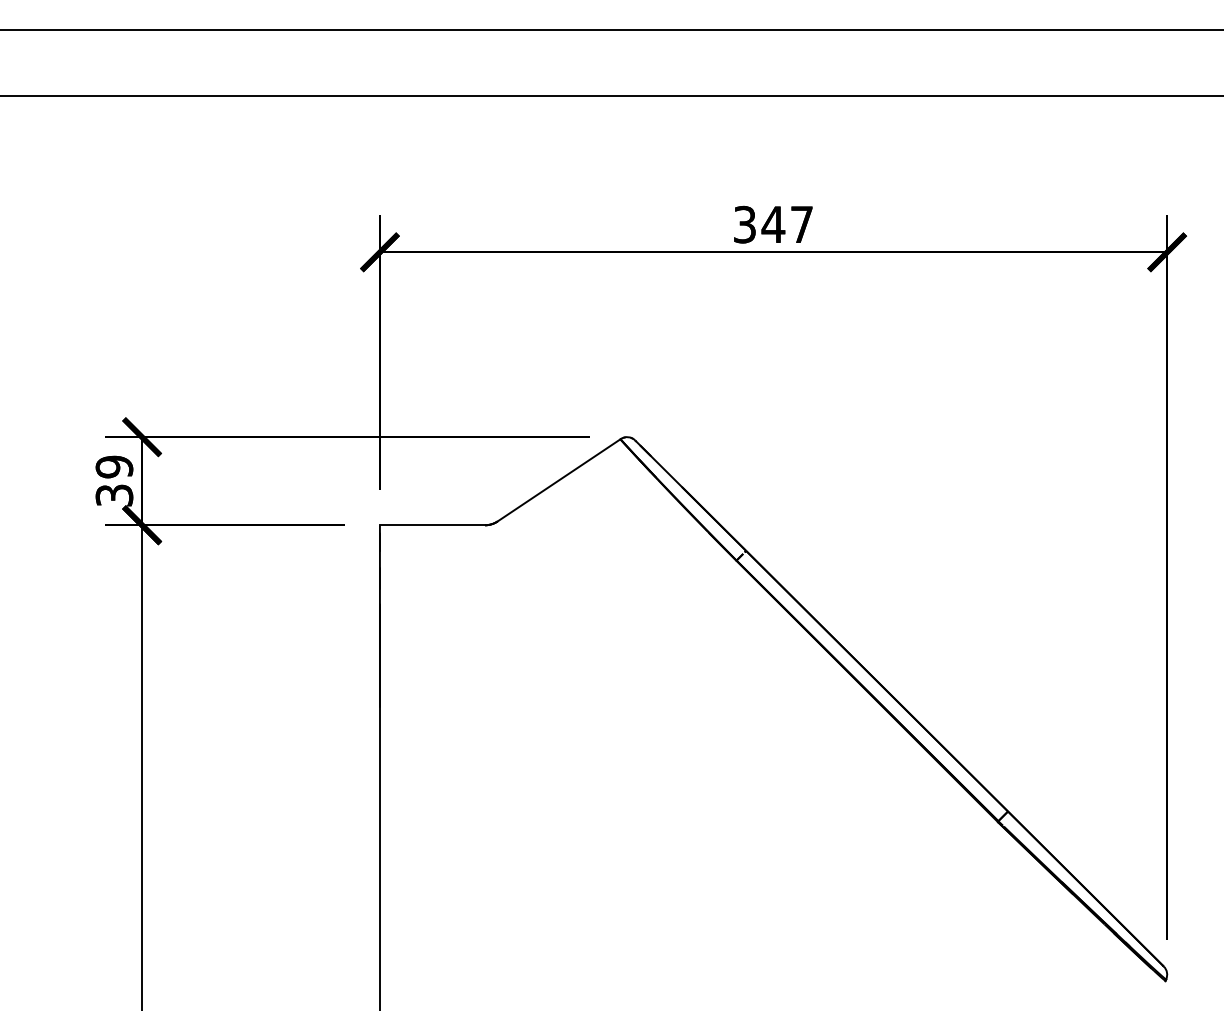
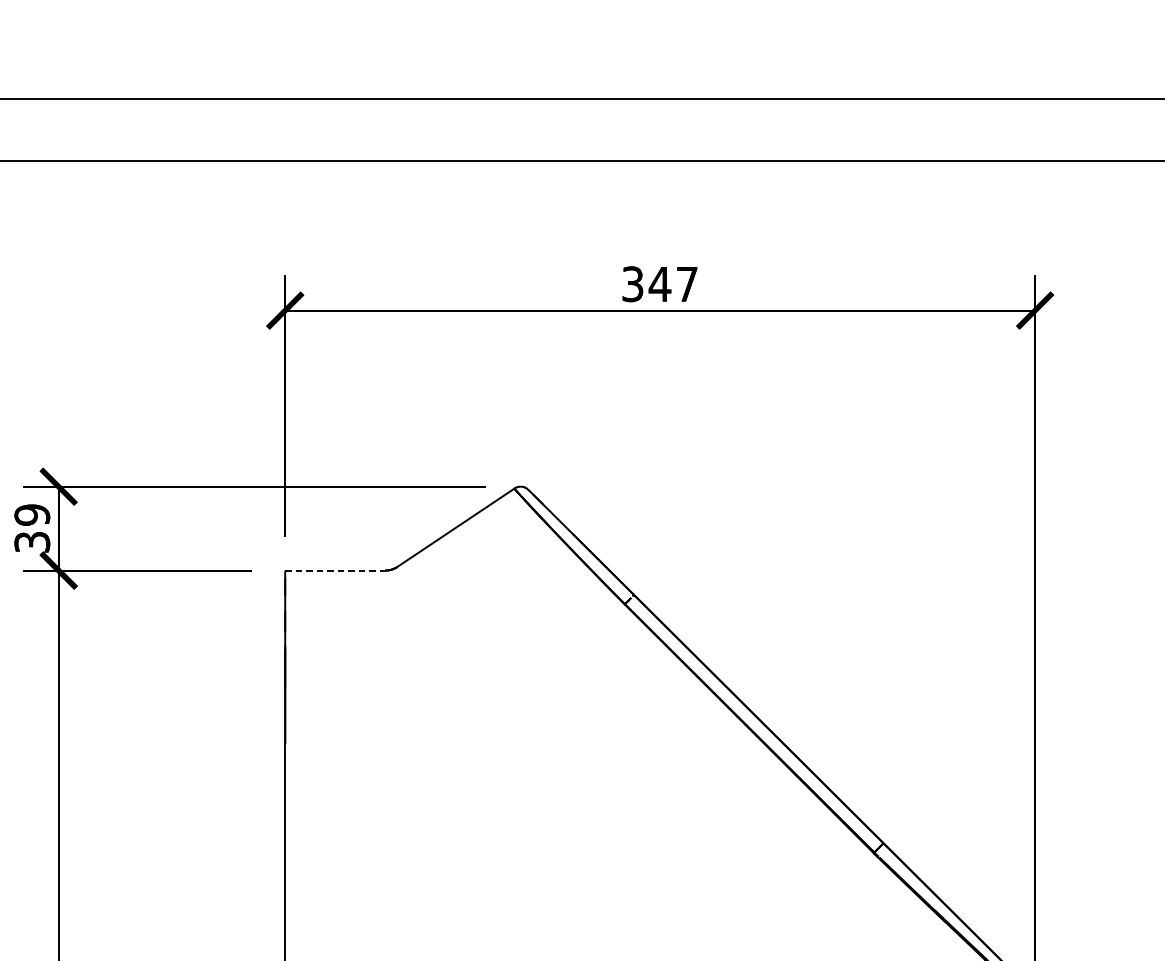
line: (432, 525) -> (335, 570), solid -> dashed

